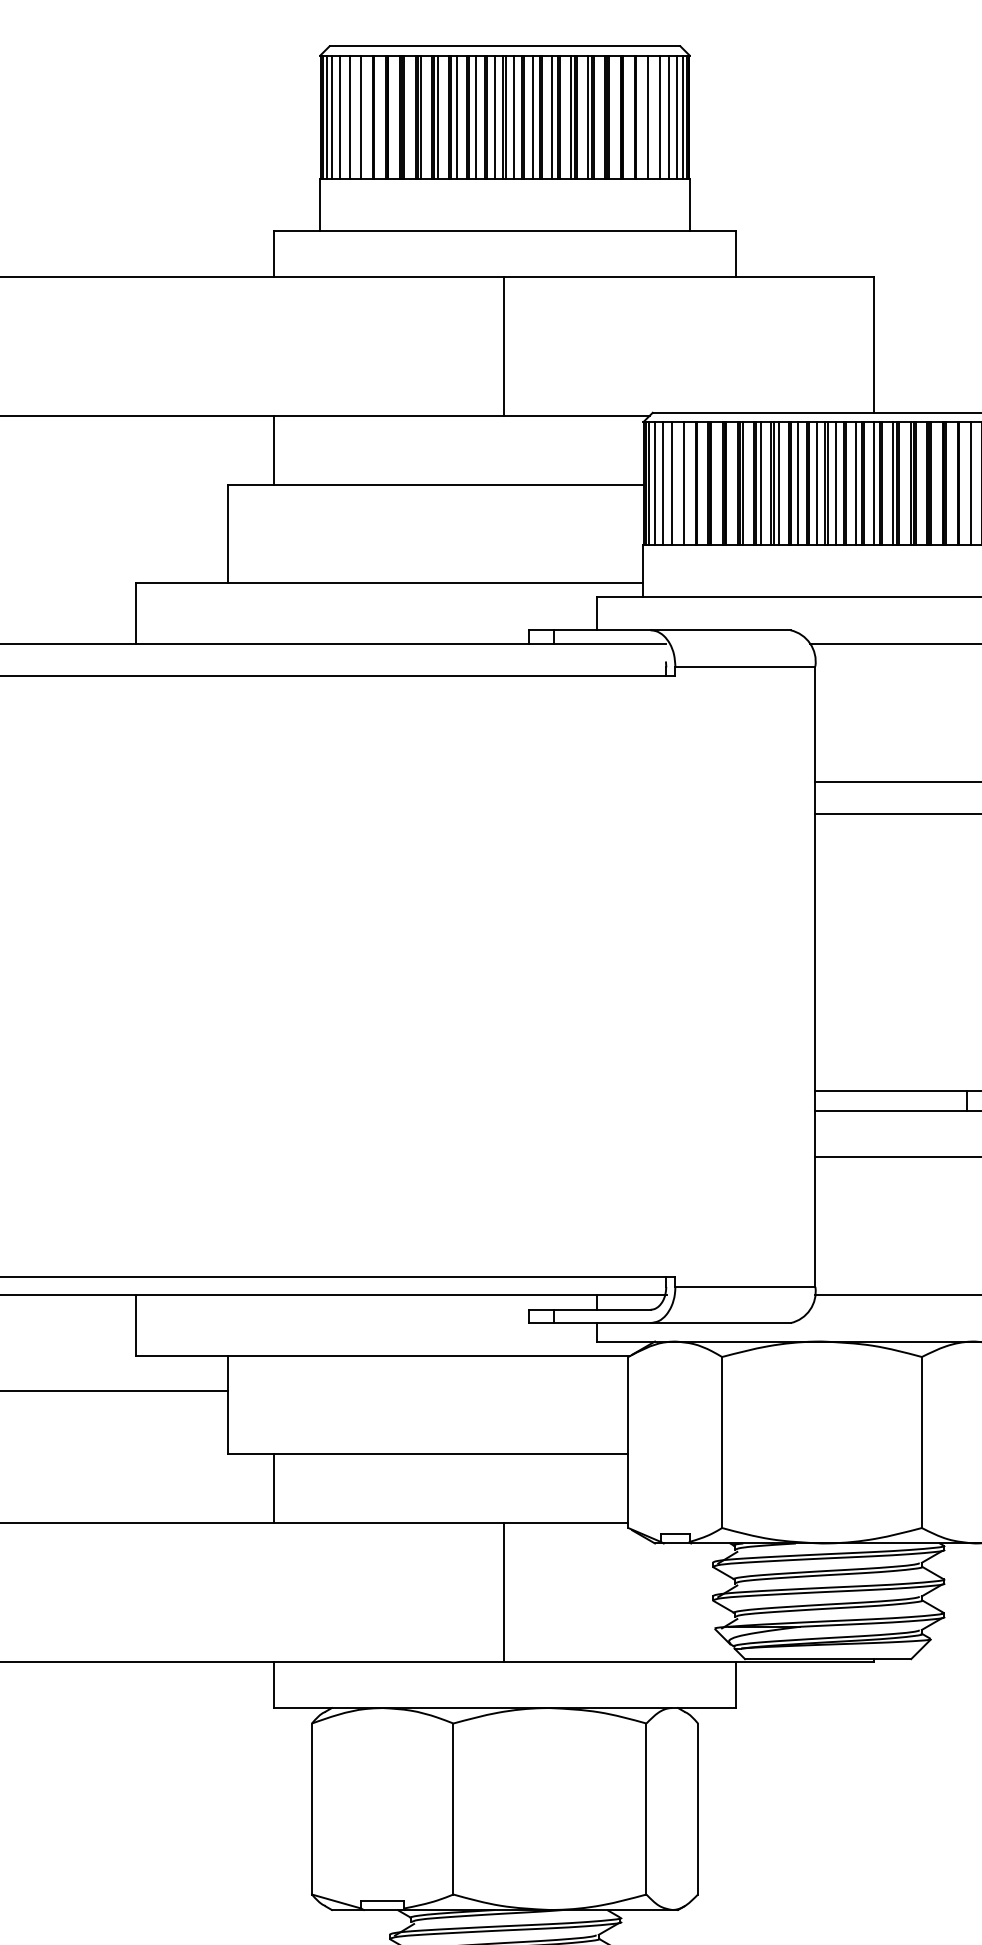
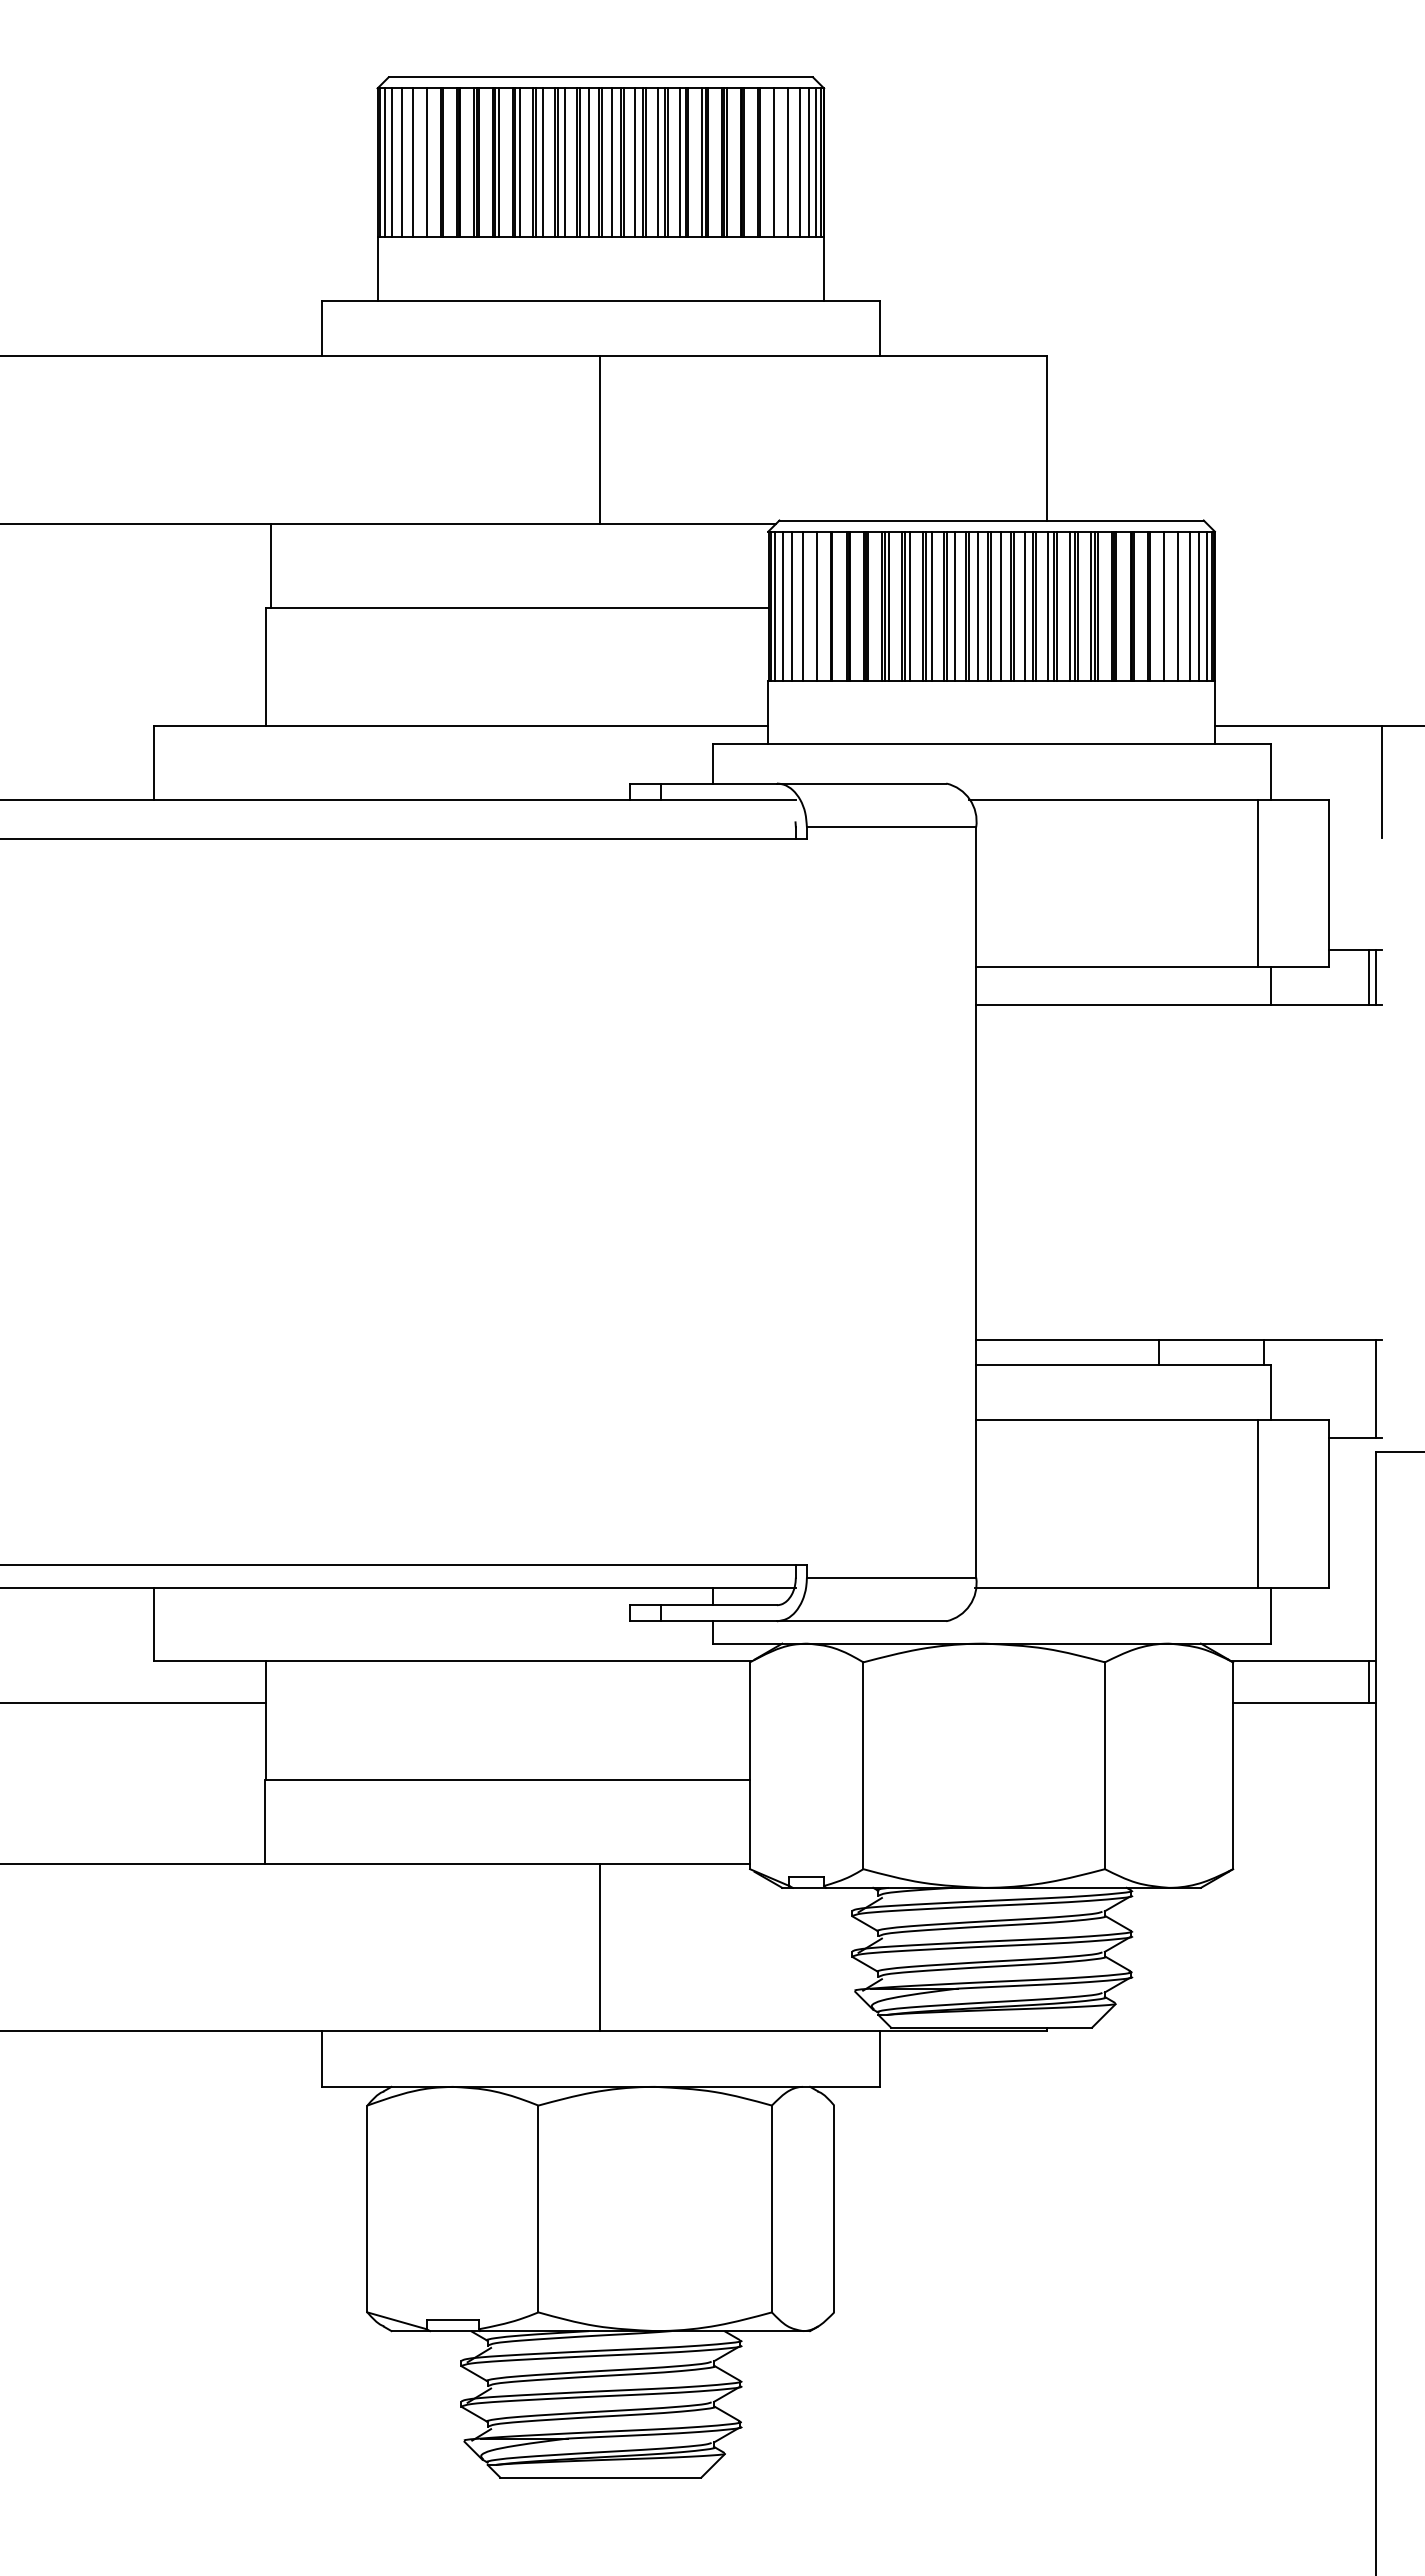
line: (274, 450) -> (270, 565), moved
line: (274, 1488) -> (264, 1821), moved

